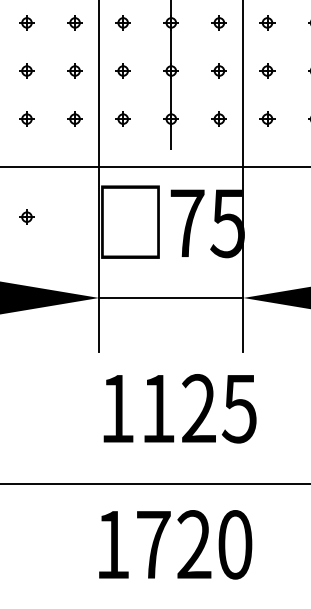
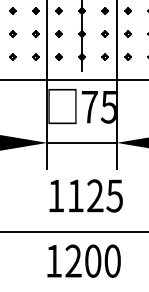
part: (26, 215) -> (12, 103), removed
text: (174, 543) -> (83, 260), 1720 -> 1200

